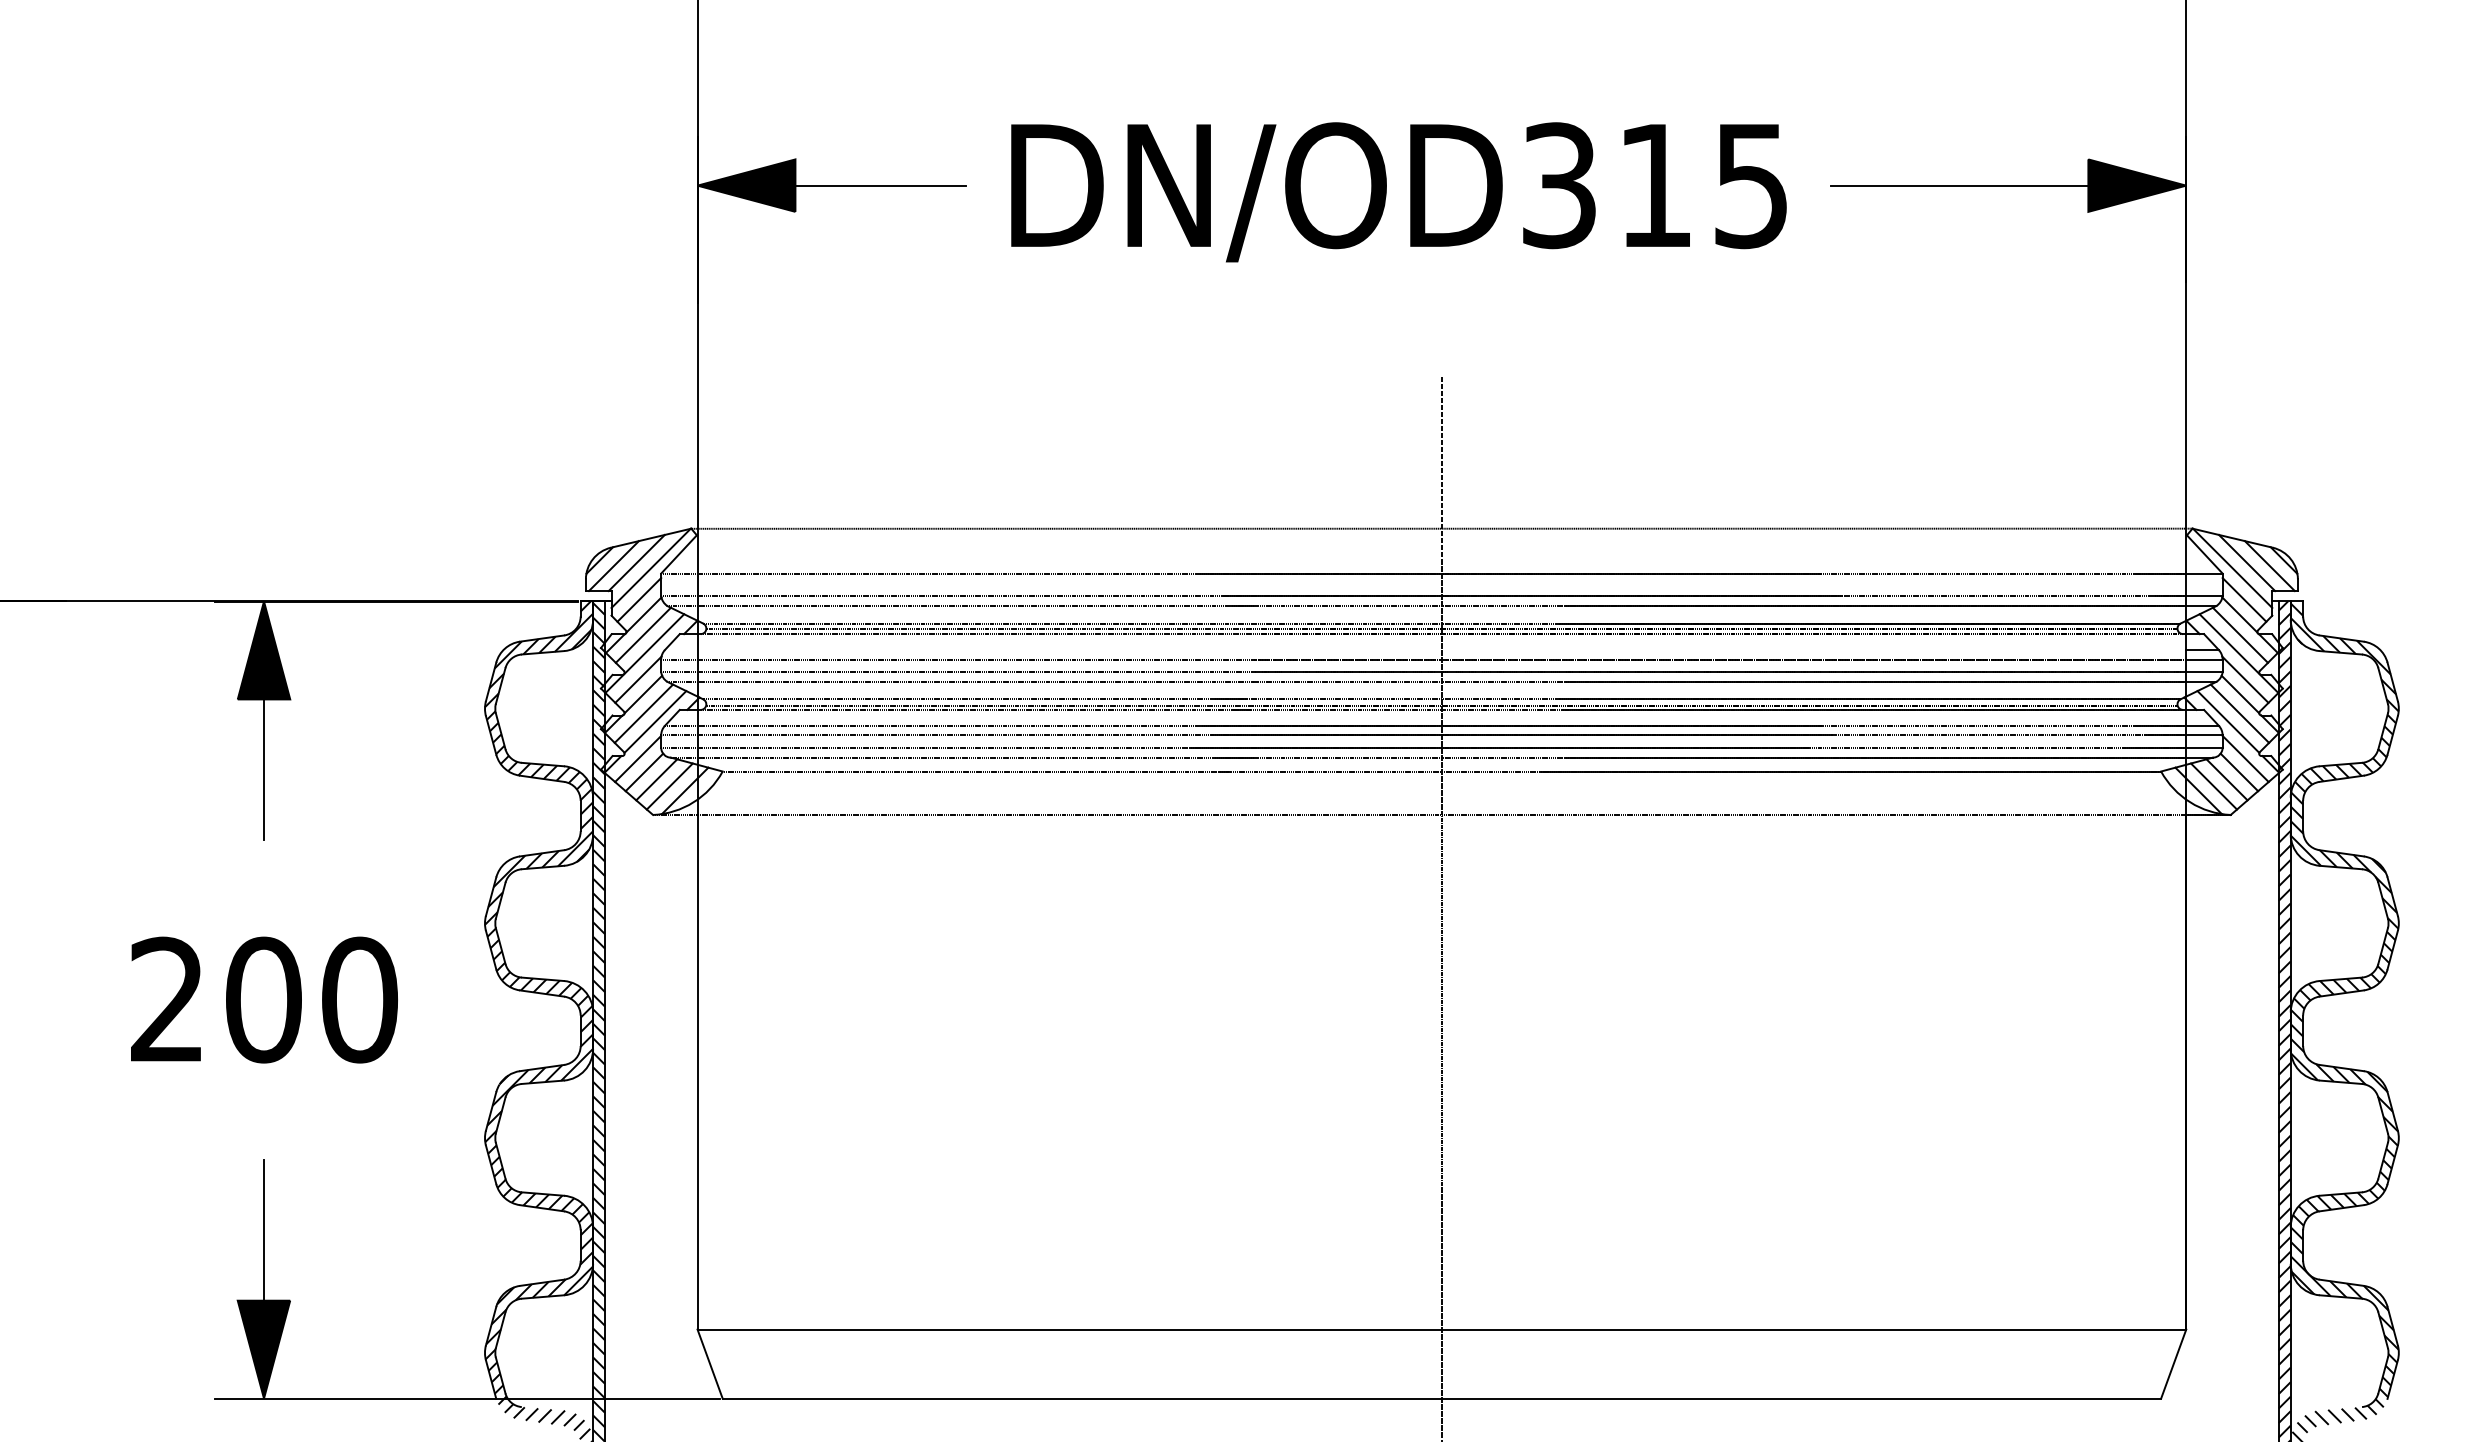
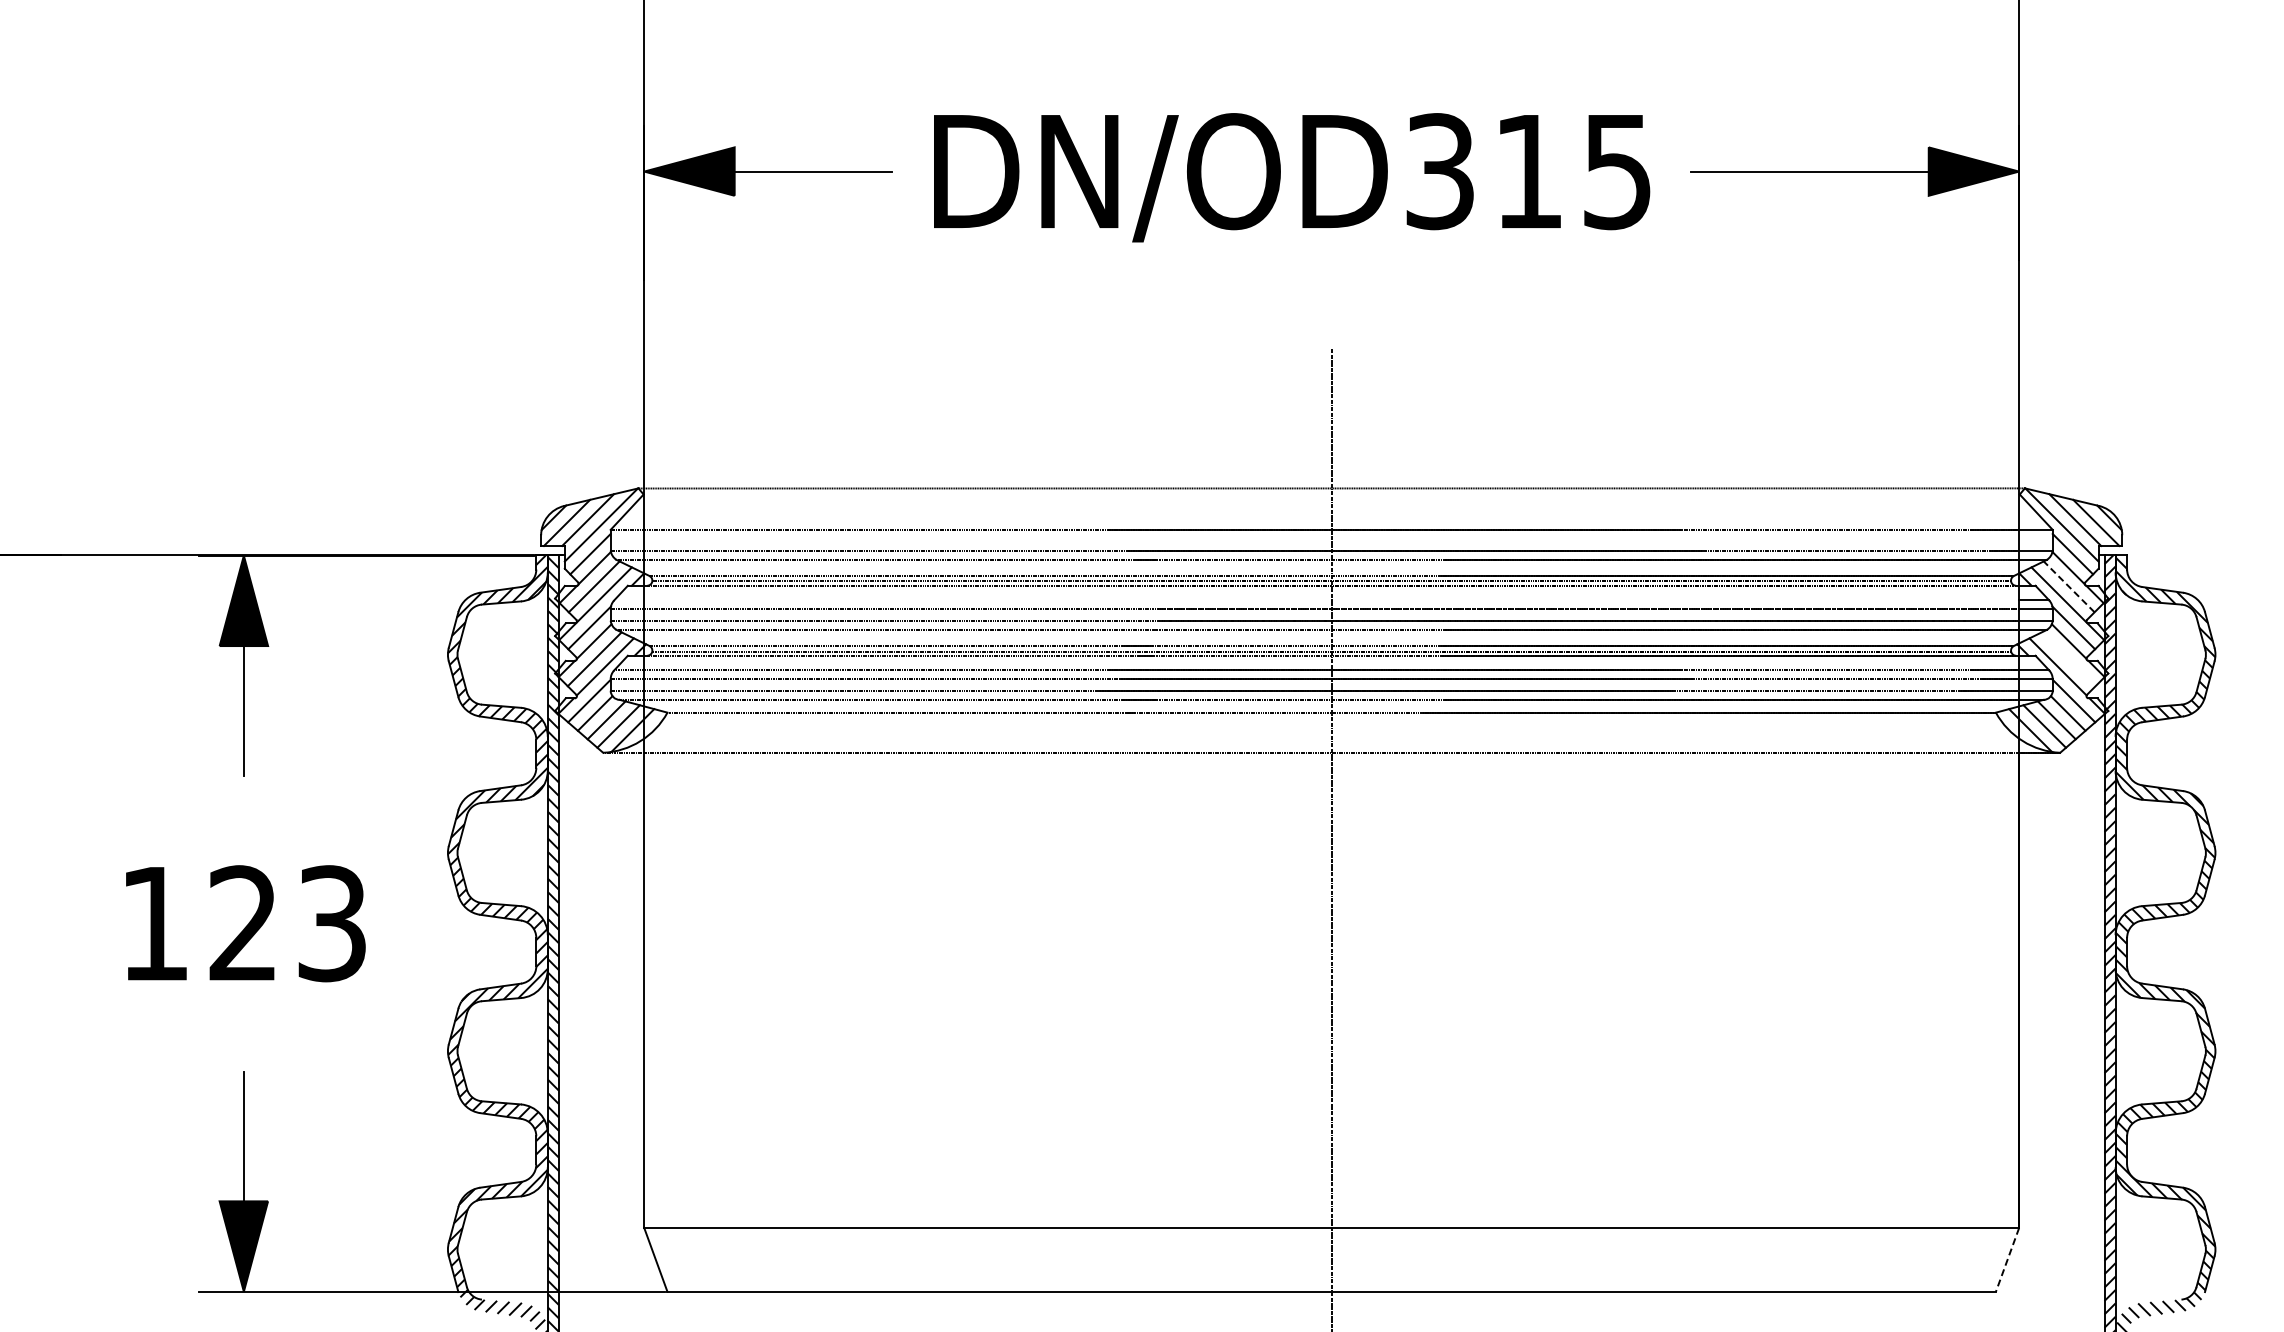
line: (2240, 634) -> (2069, 586), solid -> dashed
line: (2239, 713) -> (2068, 659), removed
text: (264, 999) -> (244, 923), 200 -> 123
line: (2173, 1363) -> (2007, 1259), solid -> dashed

